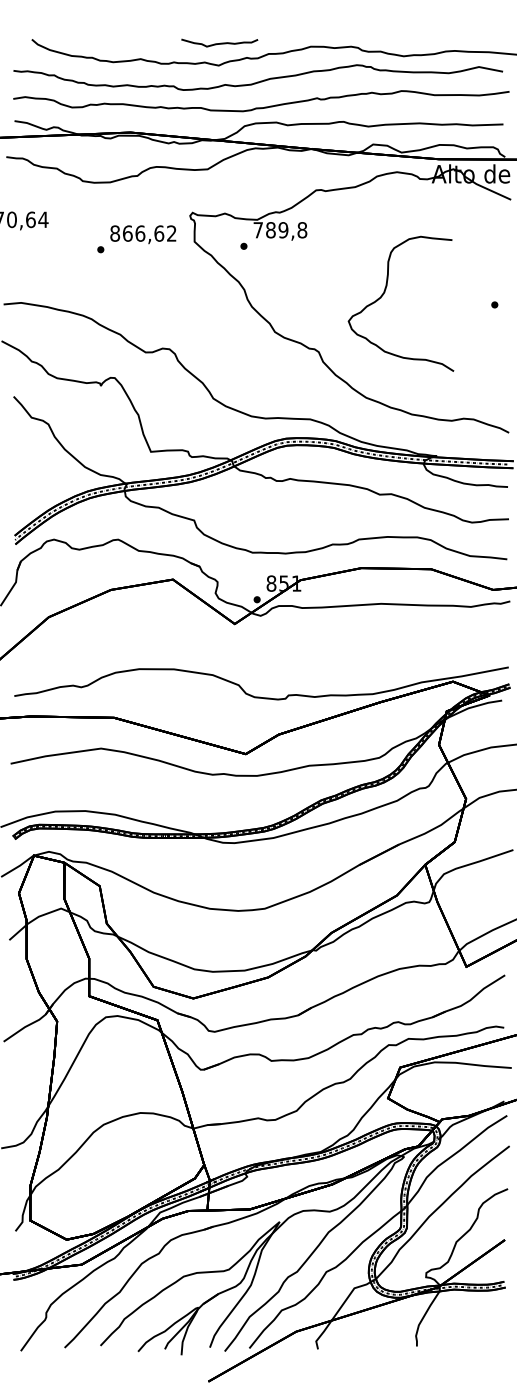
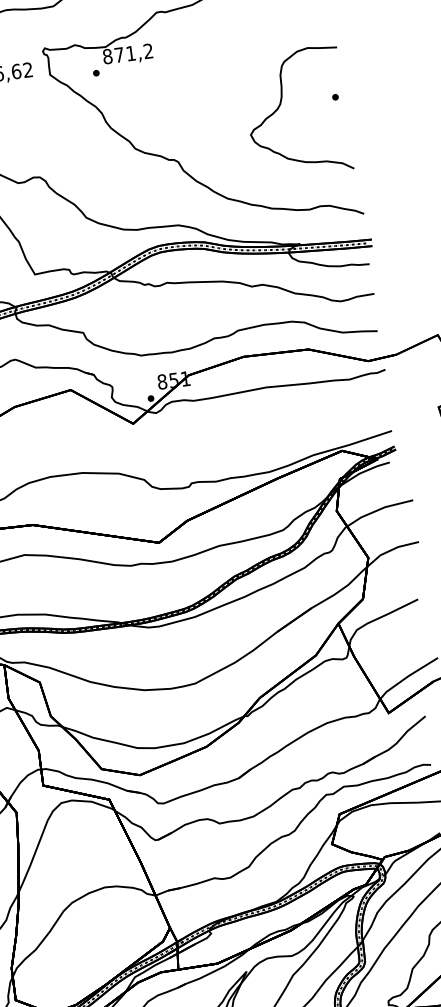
text: (280, 230) -> (128, 54), 789,8 -> 871,2
curve: (384, 294) -> (280, 105), moved

